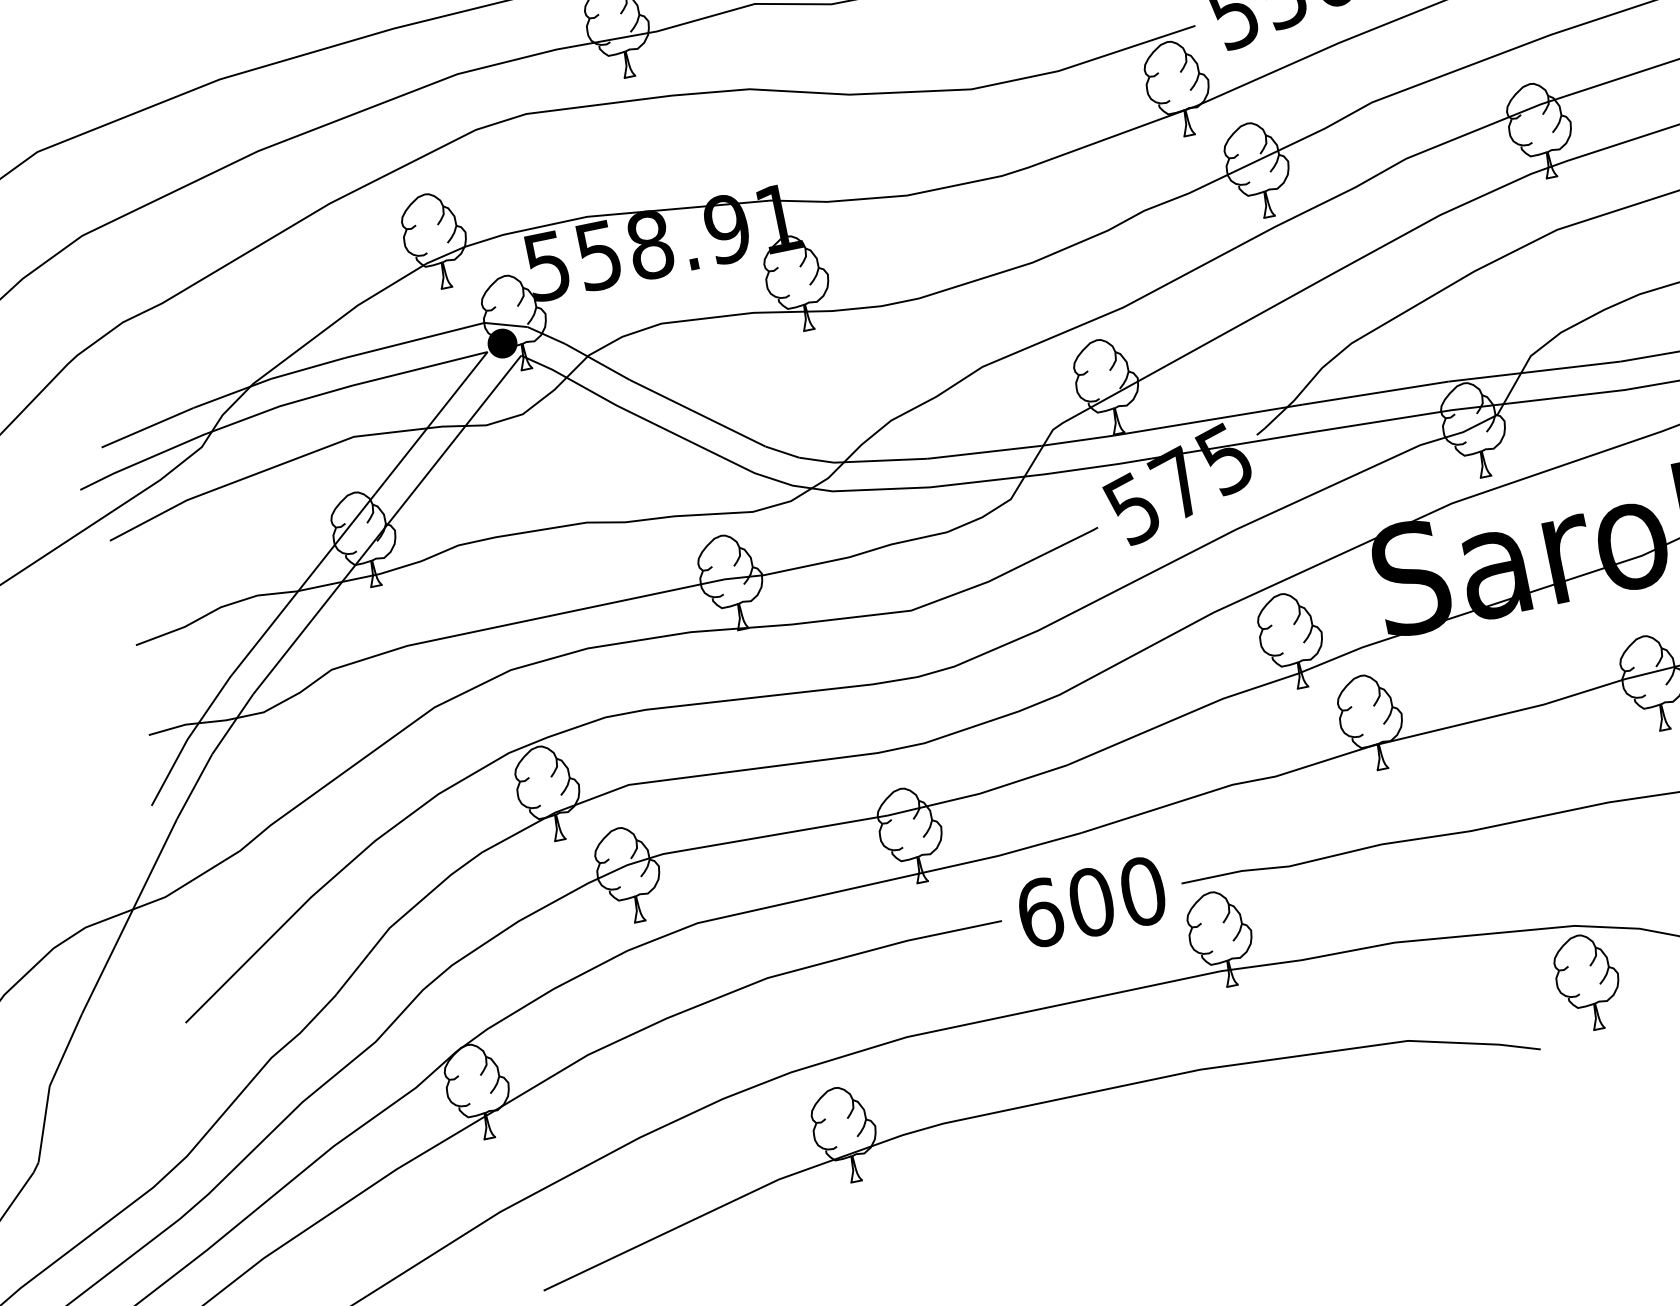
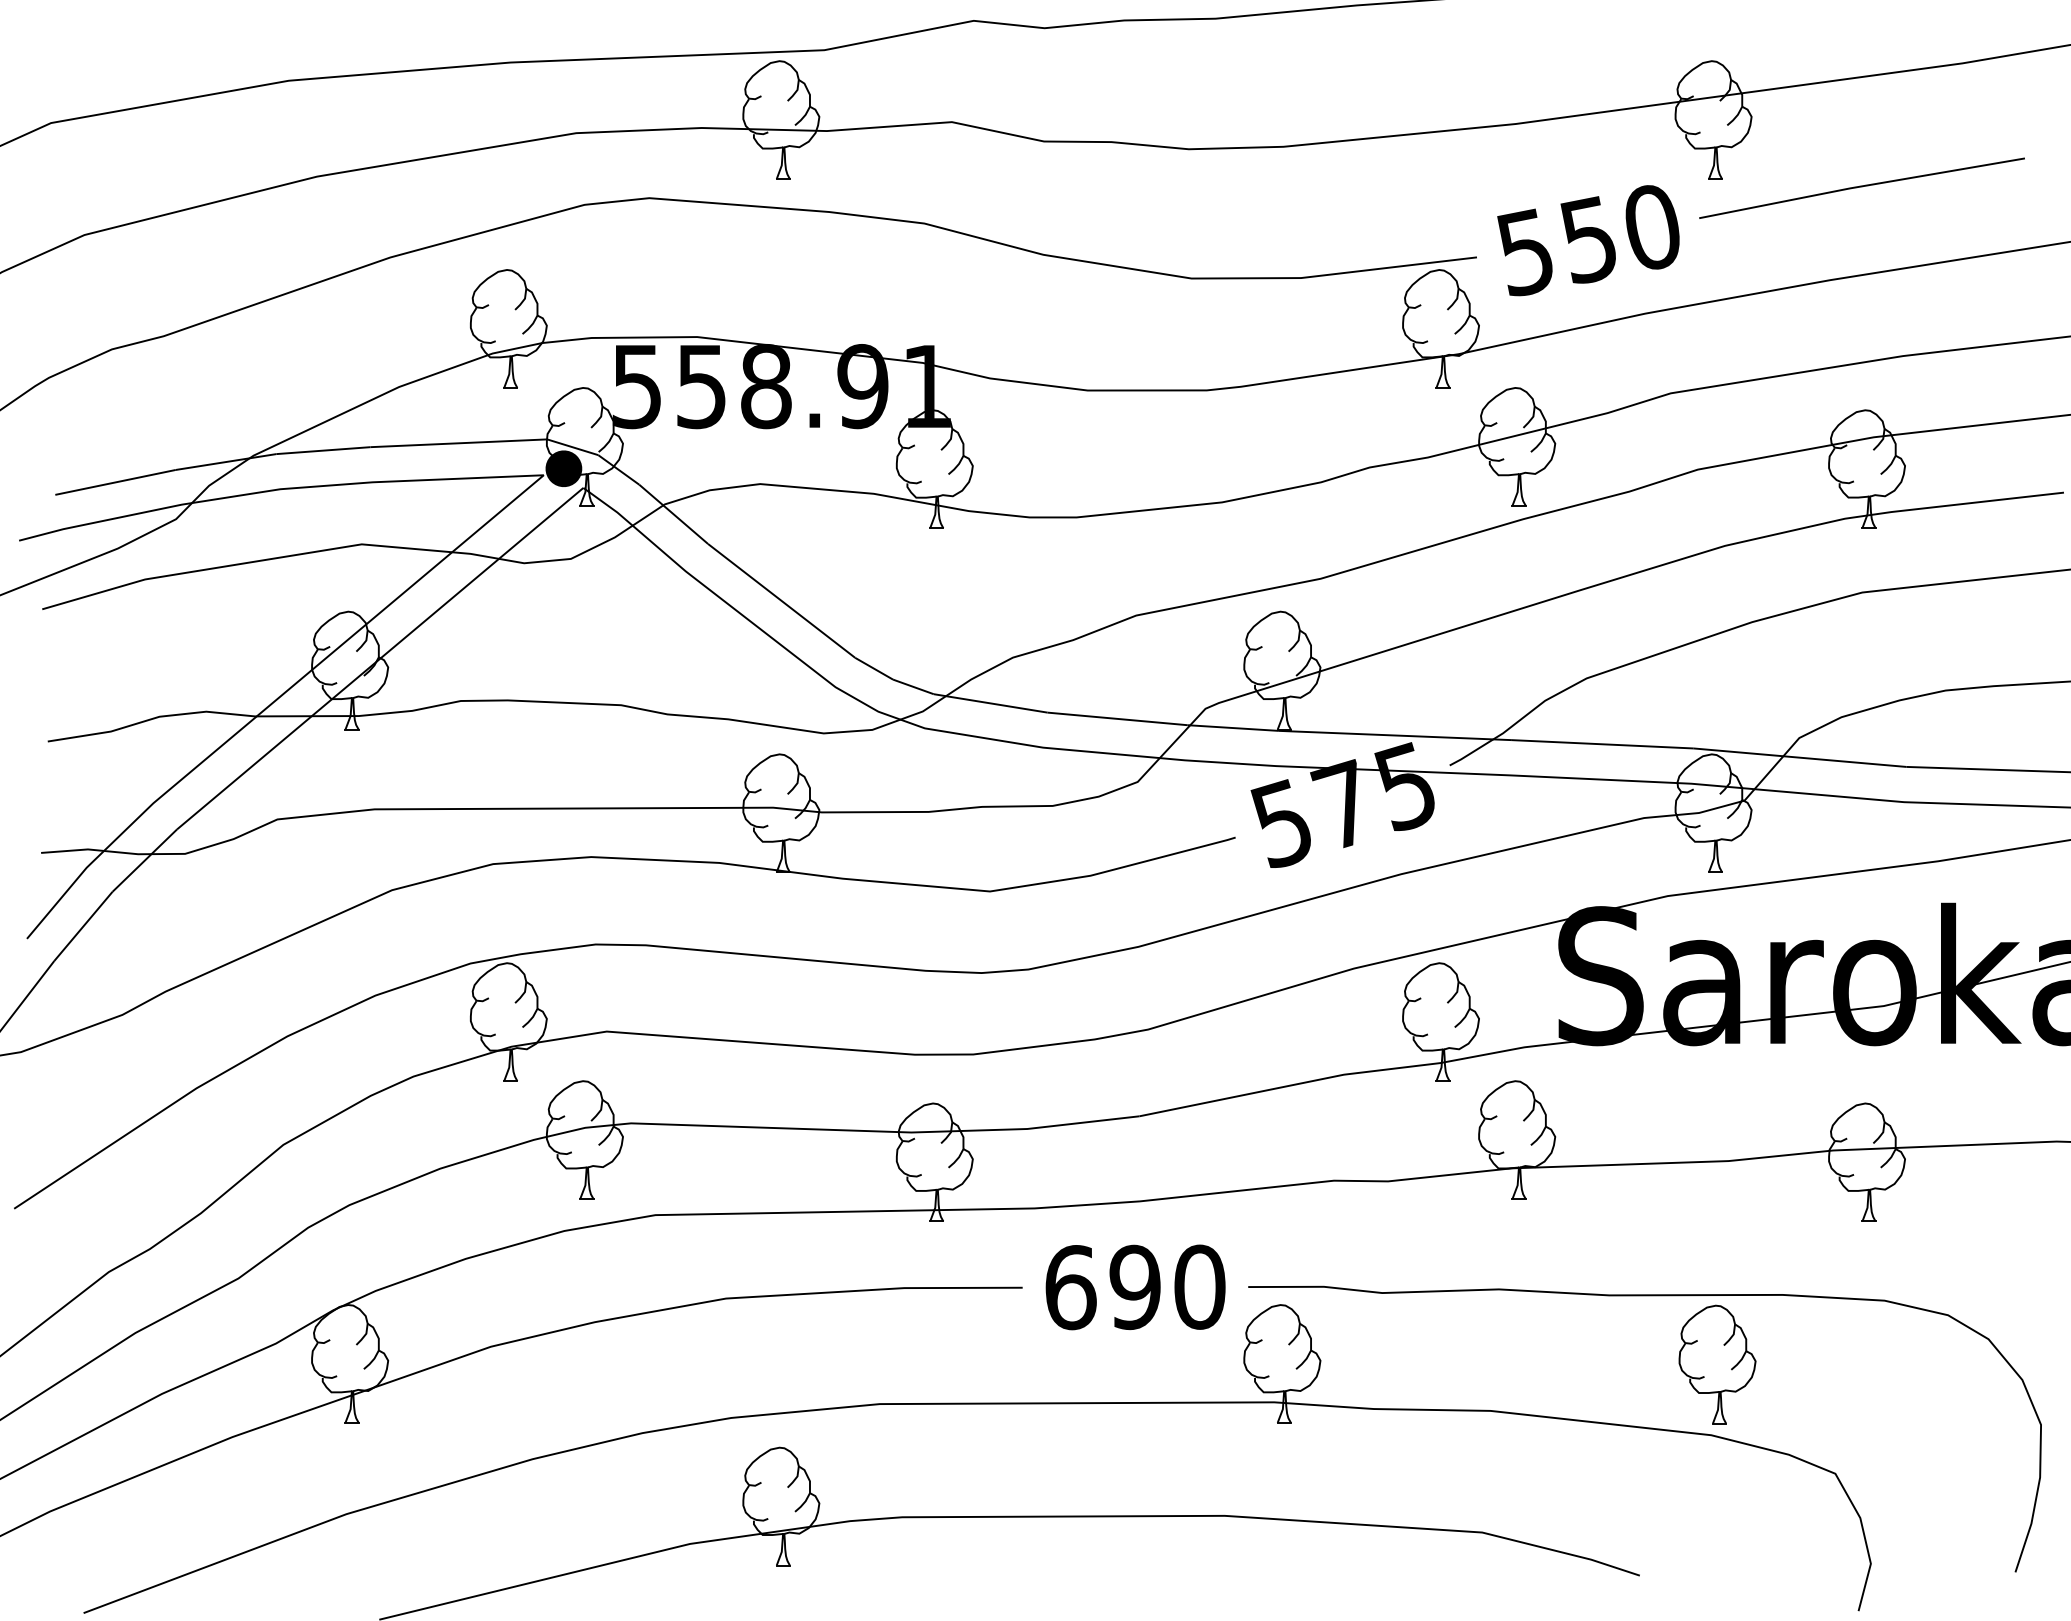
text: (1091, 902) -> (1134, 1287), 600 -> 690
part: (1588, 982) -> (1717, 1364), moved

